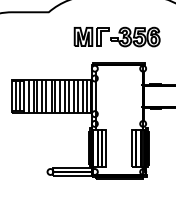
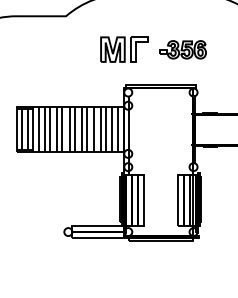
part: (134, 36) -> (182, 49), size x0.7

